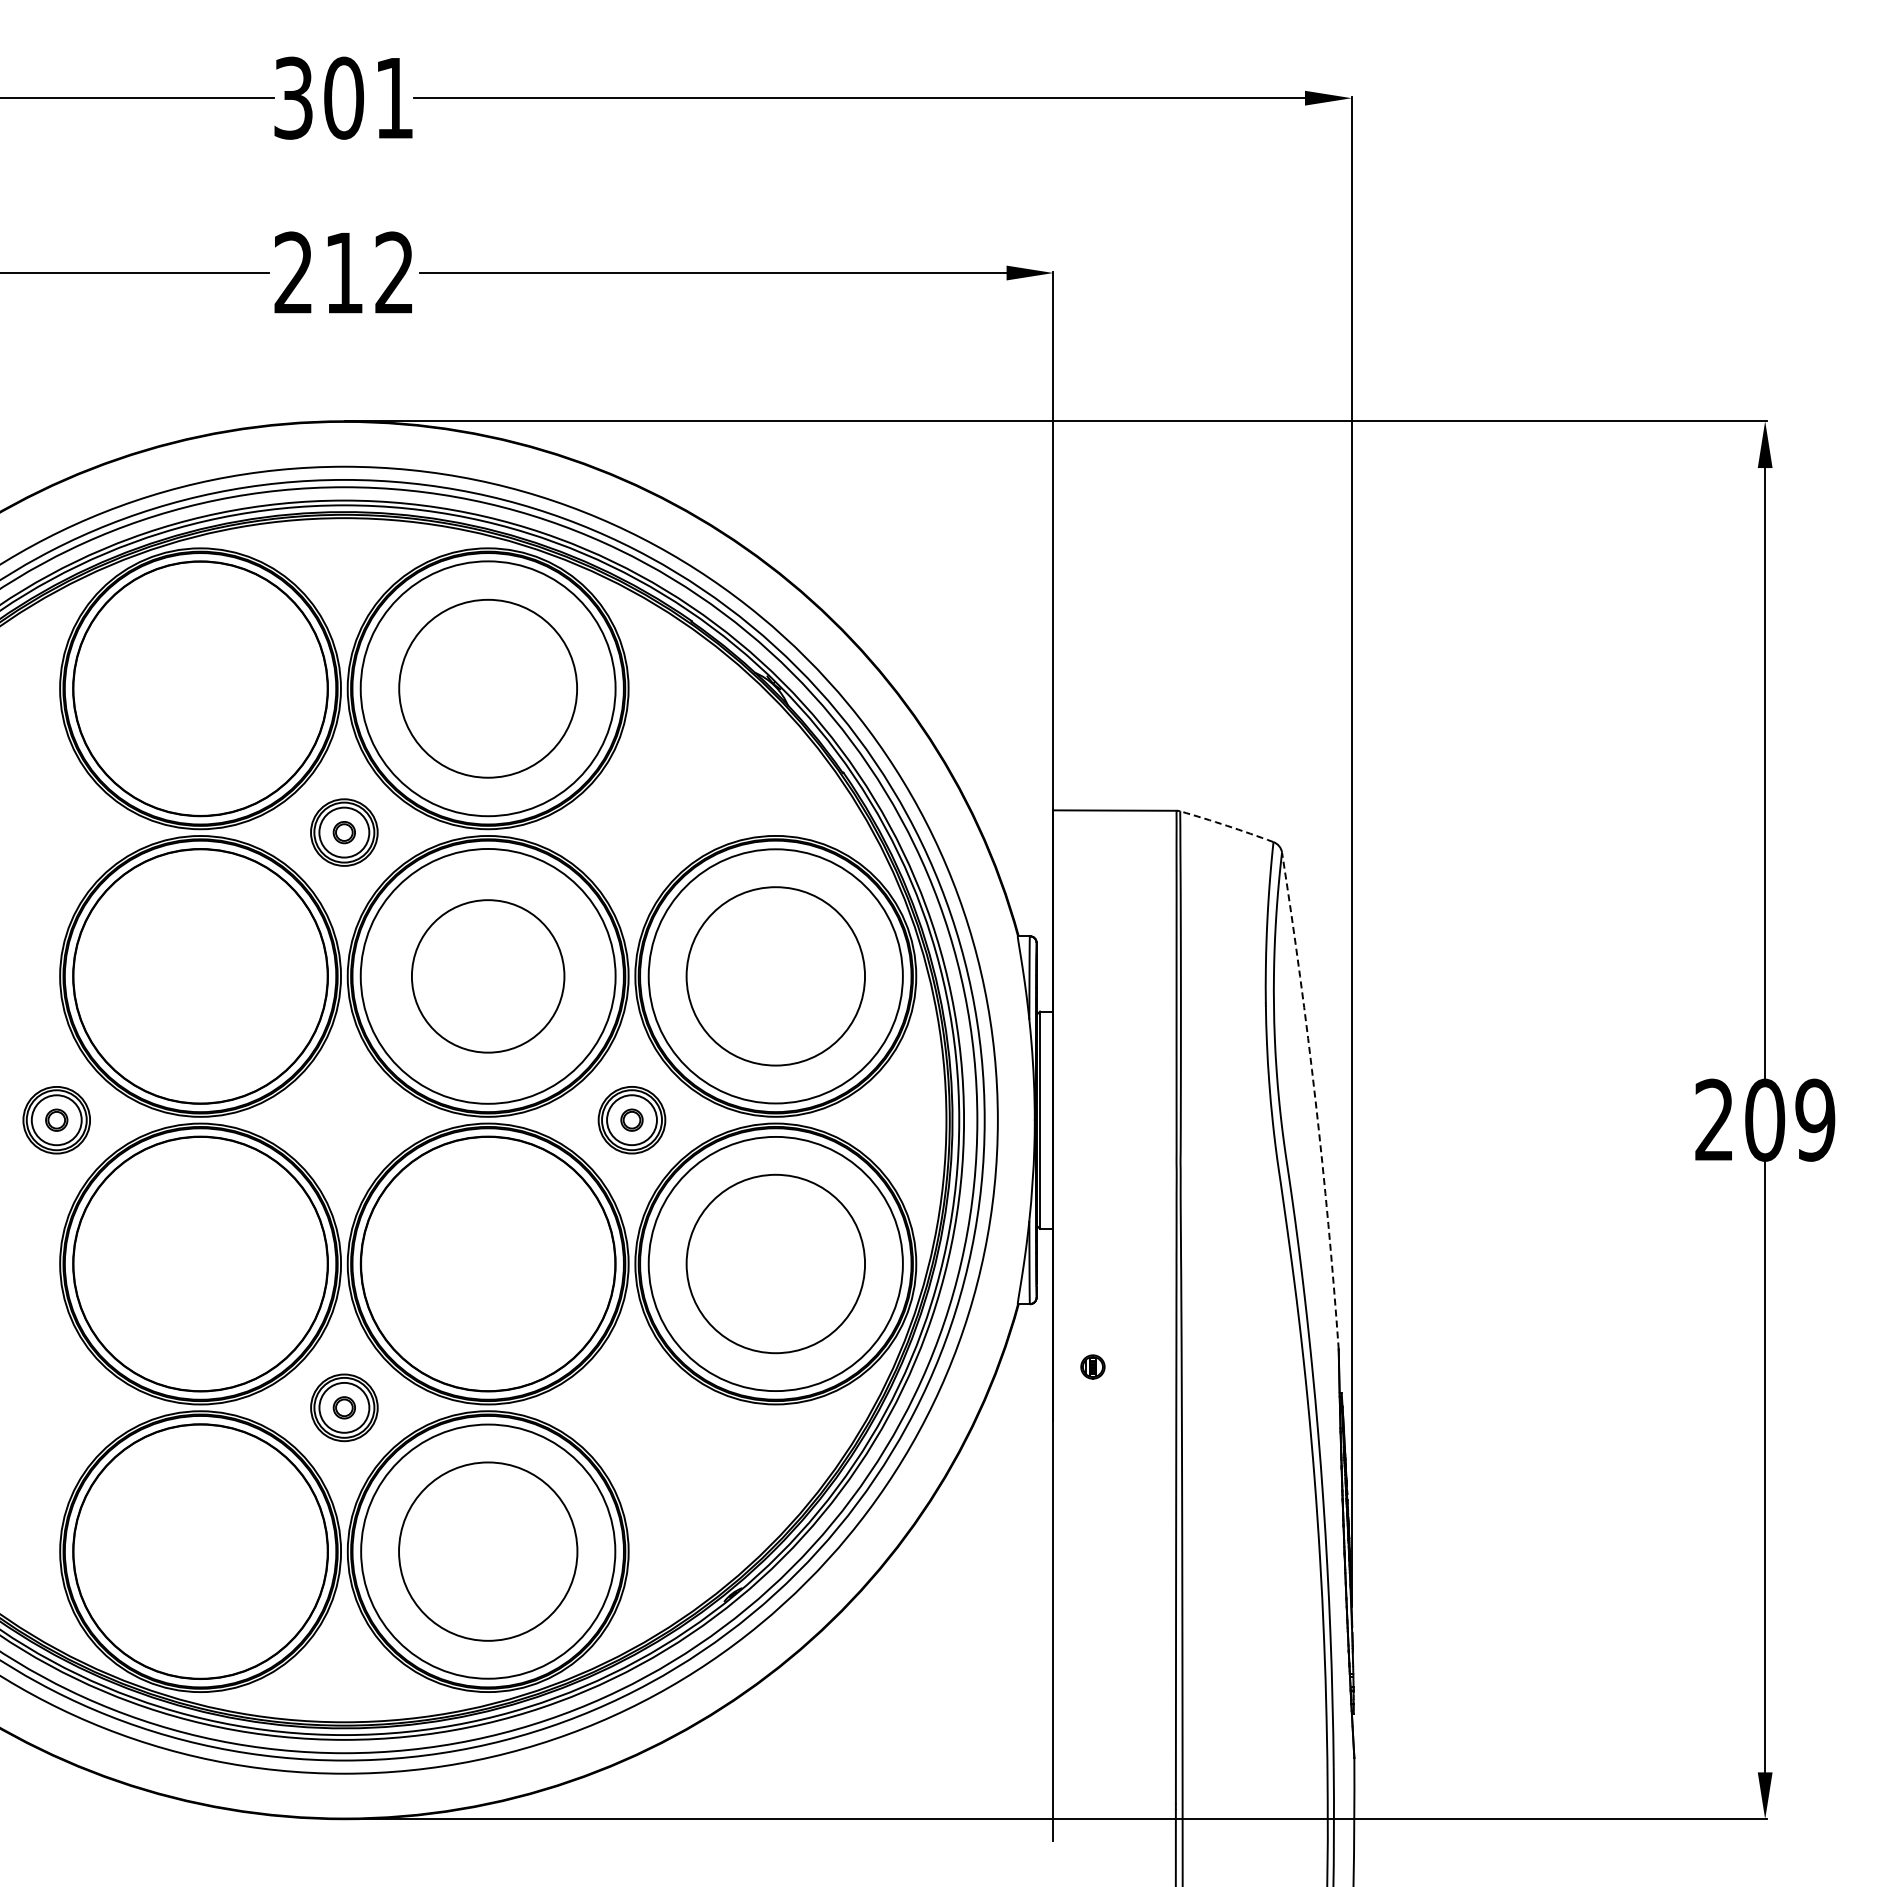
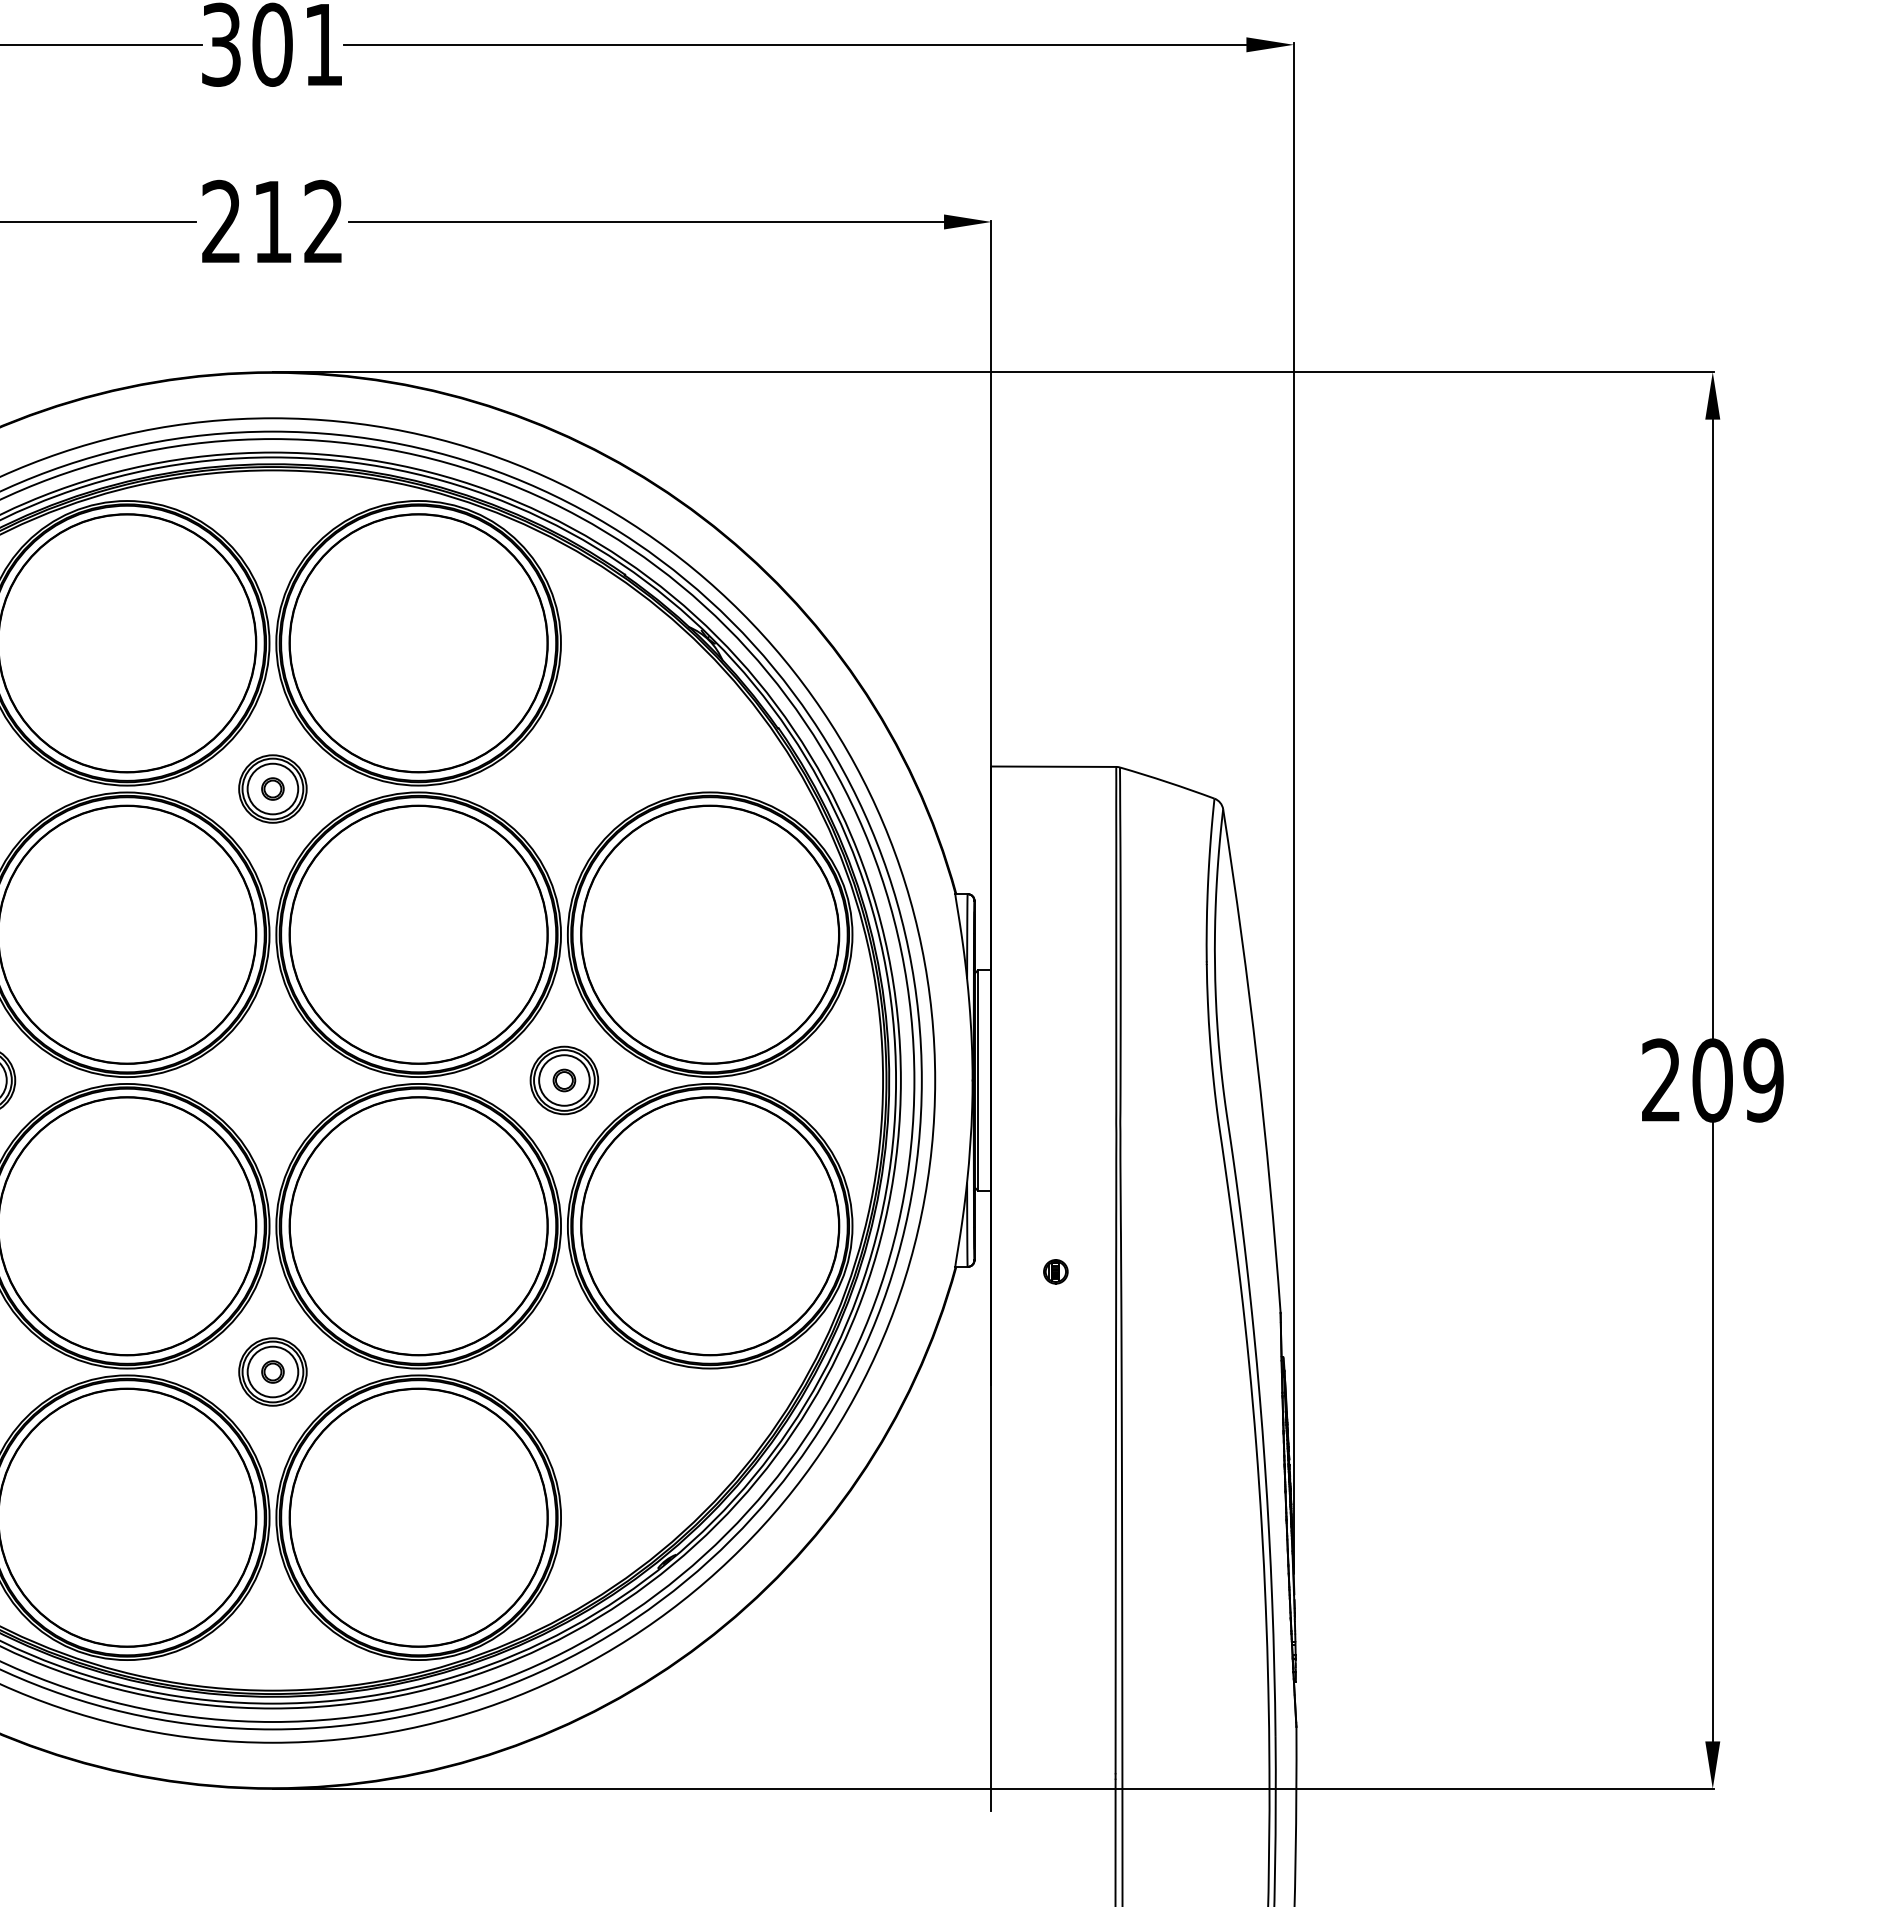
circle: (488, 688) -> (418, 643), size x1.43
arc: (1227, 825) -> (1167, 781), dashed -> solid
circle: (775, 975) -> (709, 933), size x1.43
circle: (488, 976) -> (418, 934), size x1.67
arc: (1315, 1100) -> (1257, 1060), dashed -> solid
circle: (775, 1263) -> (709, 1225), size x1.43
part: (1092, 1366) -> (1055, 1271), moved
circle: (487, 1551) -> (417, 1517), size x1.43

